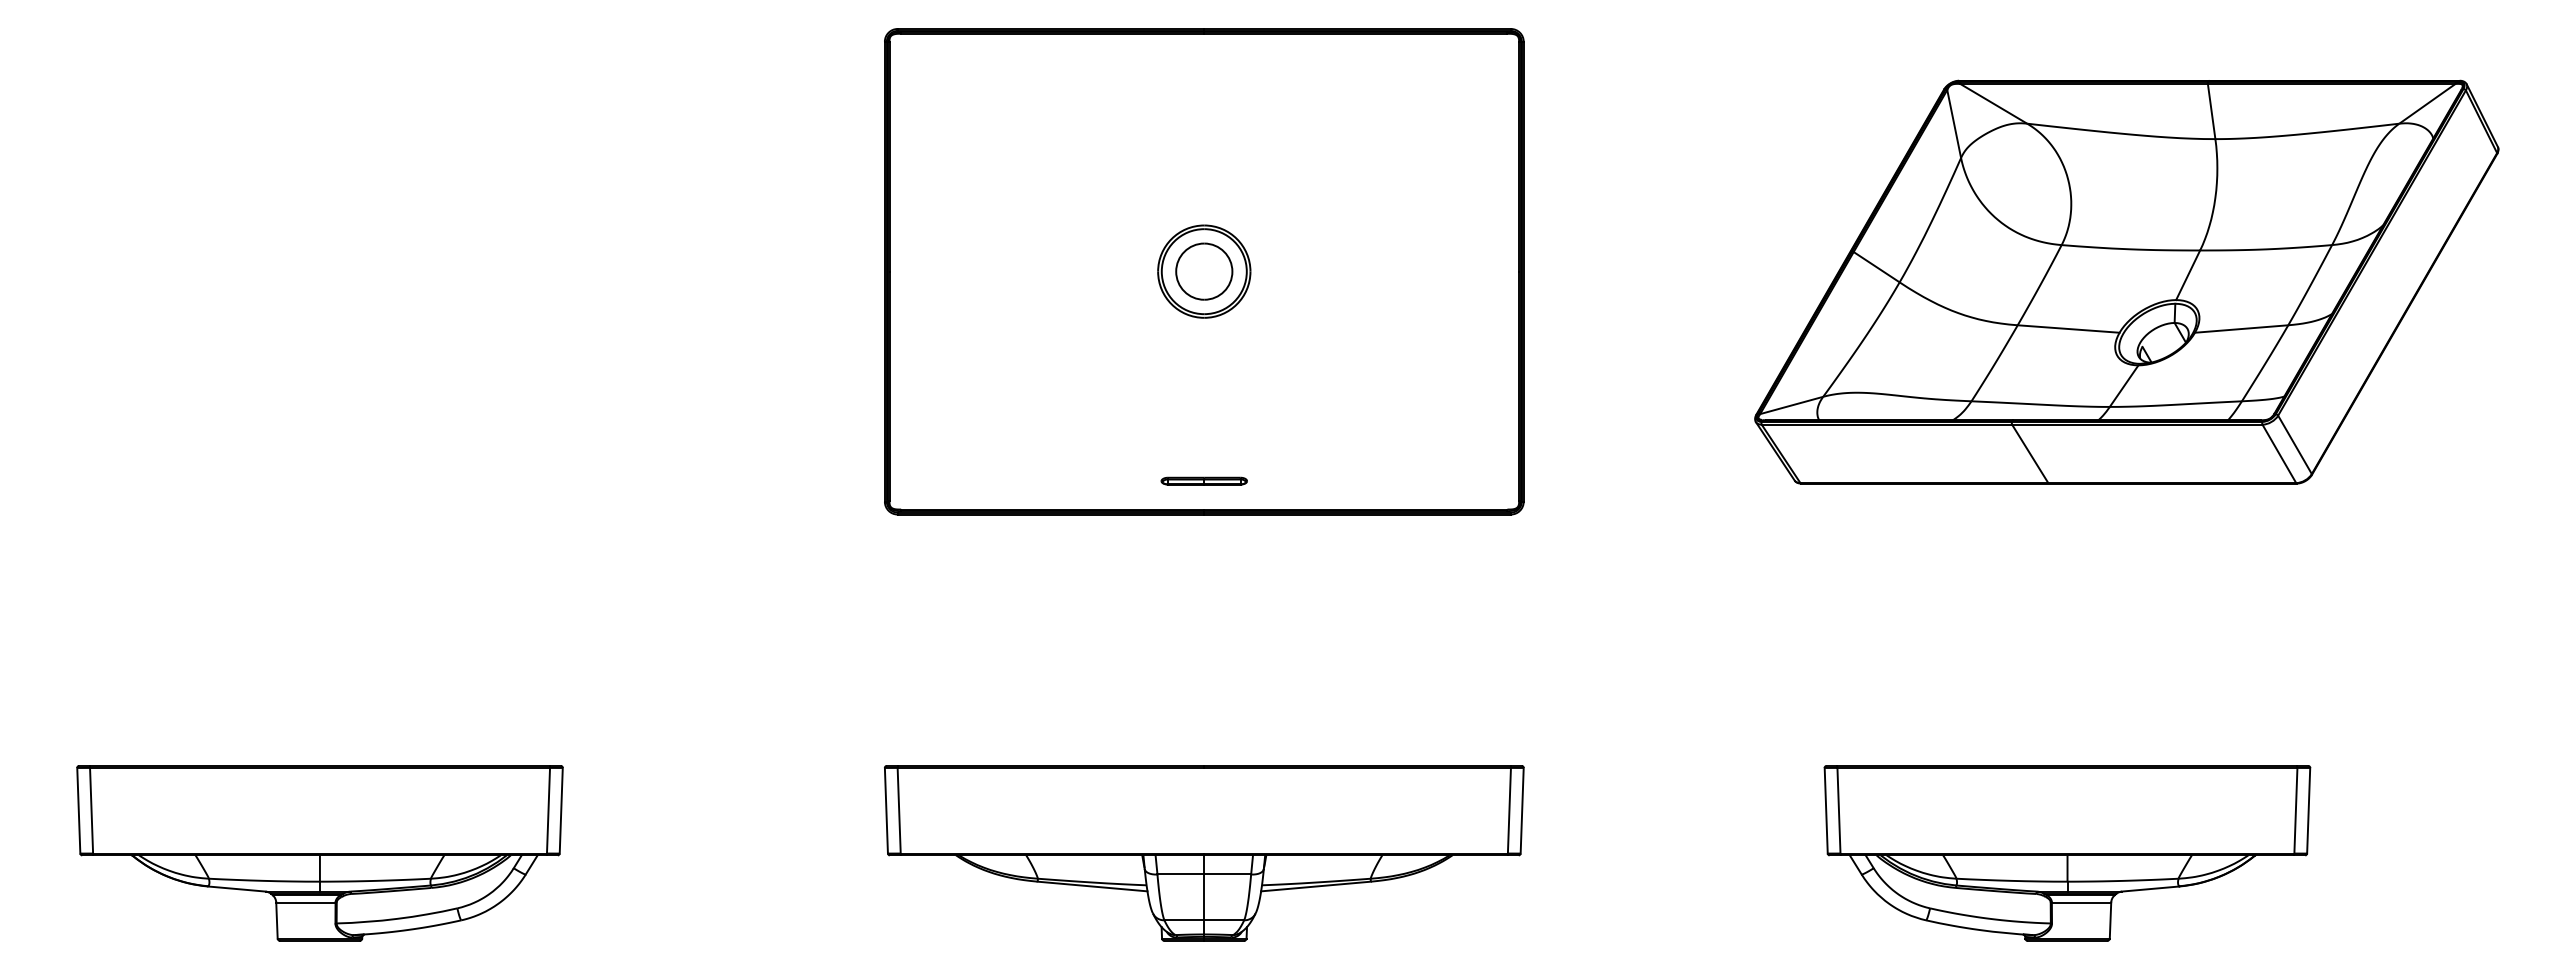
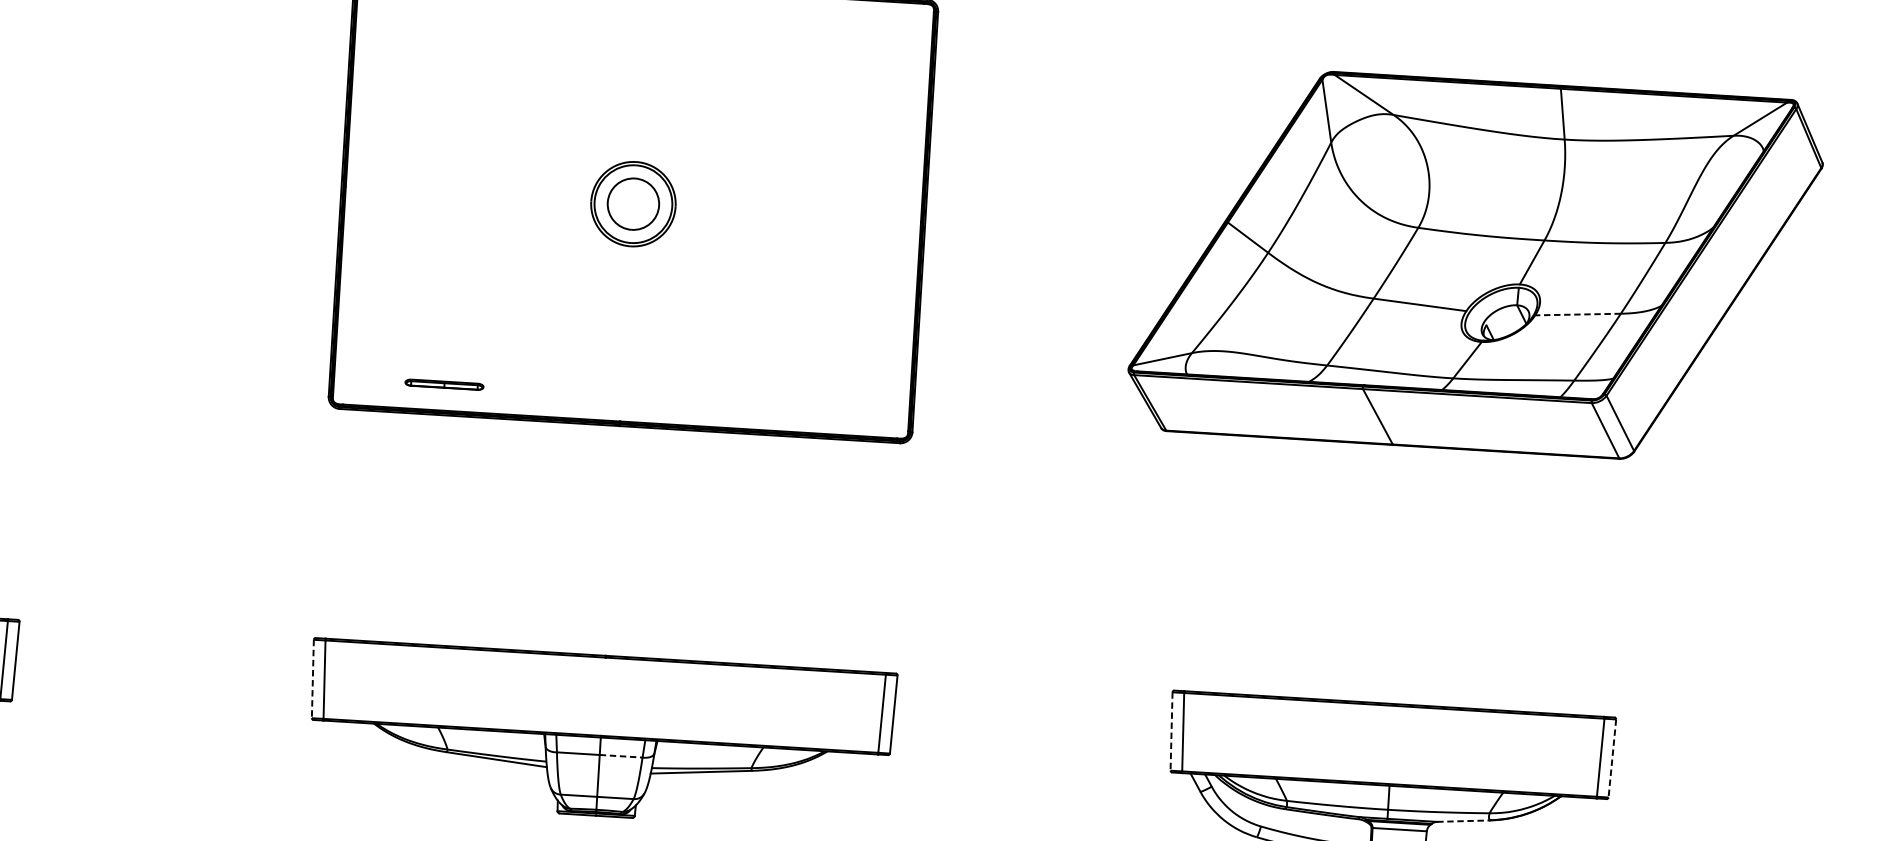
line: (2241, 329) -> (1577, 314), solid -> dashed
part: (1203, 480) -> (443, 384), moved
line: (886, 810) -> (312, 678), solid -> dashed
line: (1826, 810) -> (1171, 731), solid -> dashed
line: (2308, 810) -> (1612, 758), solid -> dashed
line: (1228, 874) -> (621, 756), solid -> dashed
line: (2150, 889) -> (1463, 821), solid -> dashed

